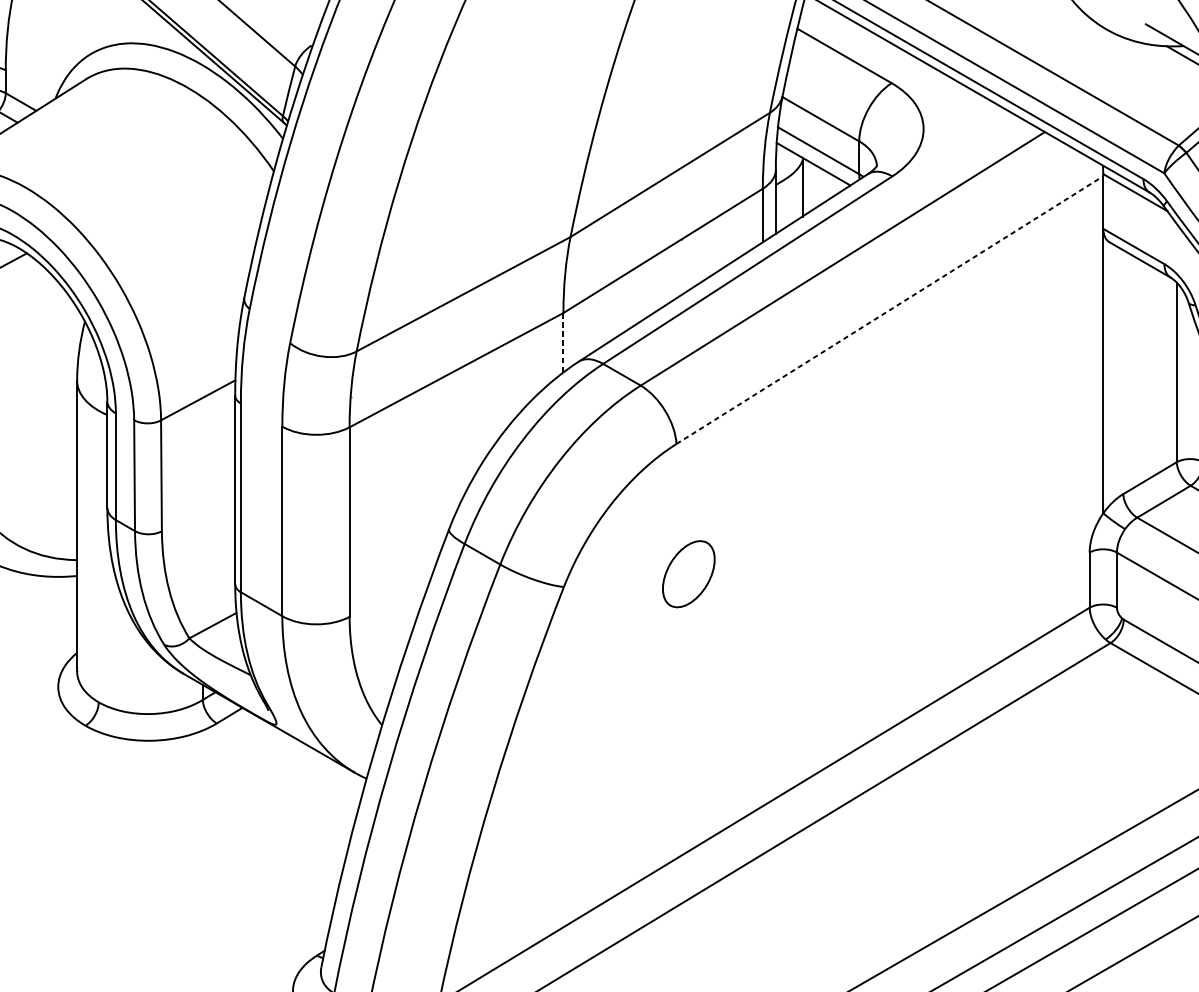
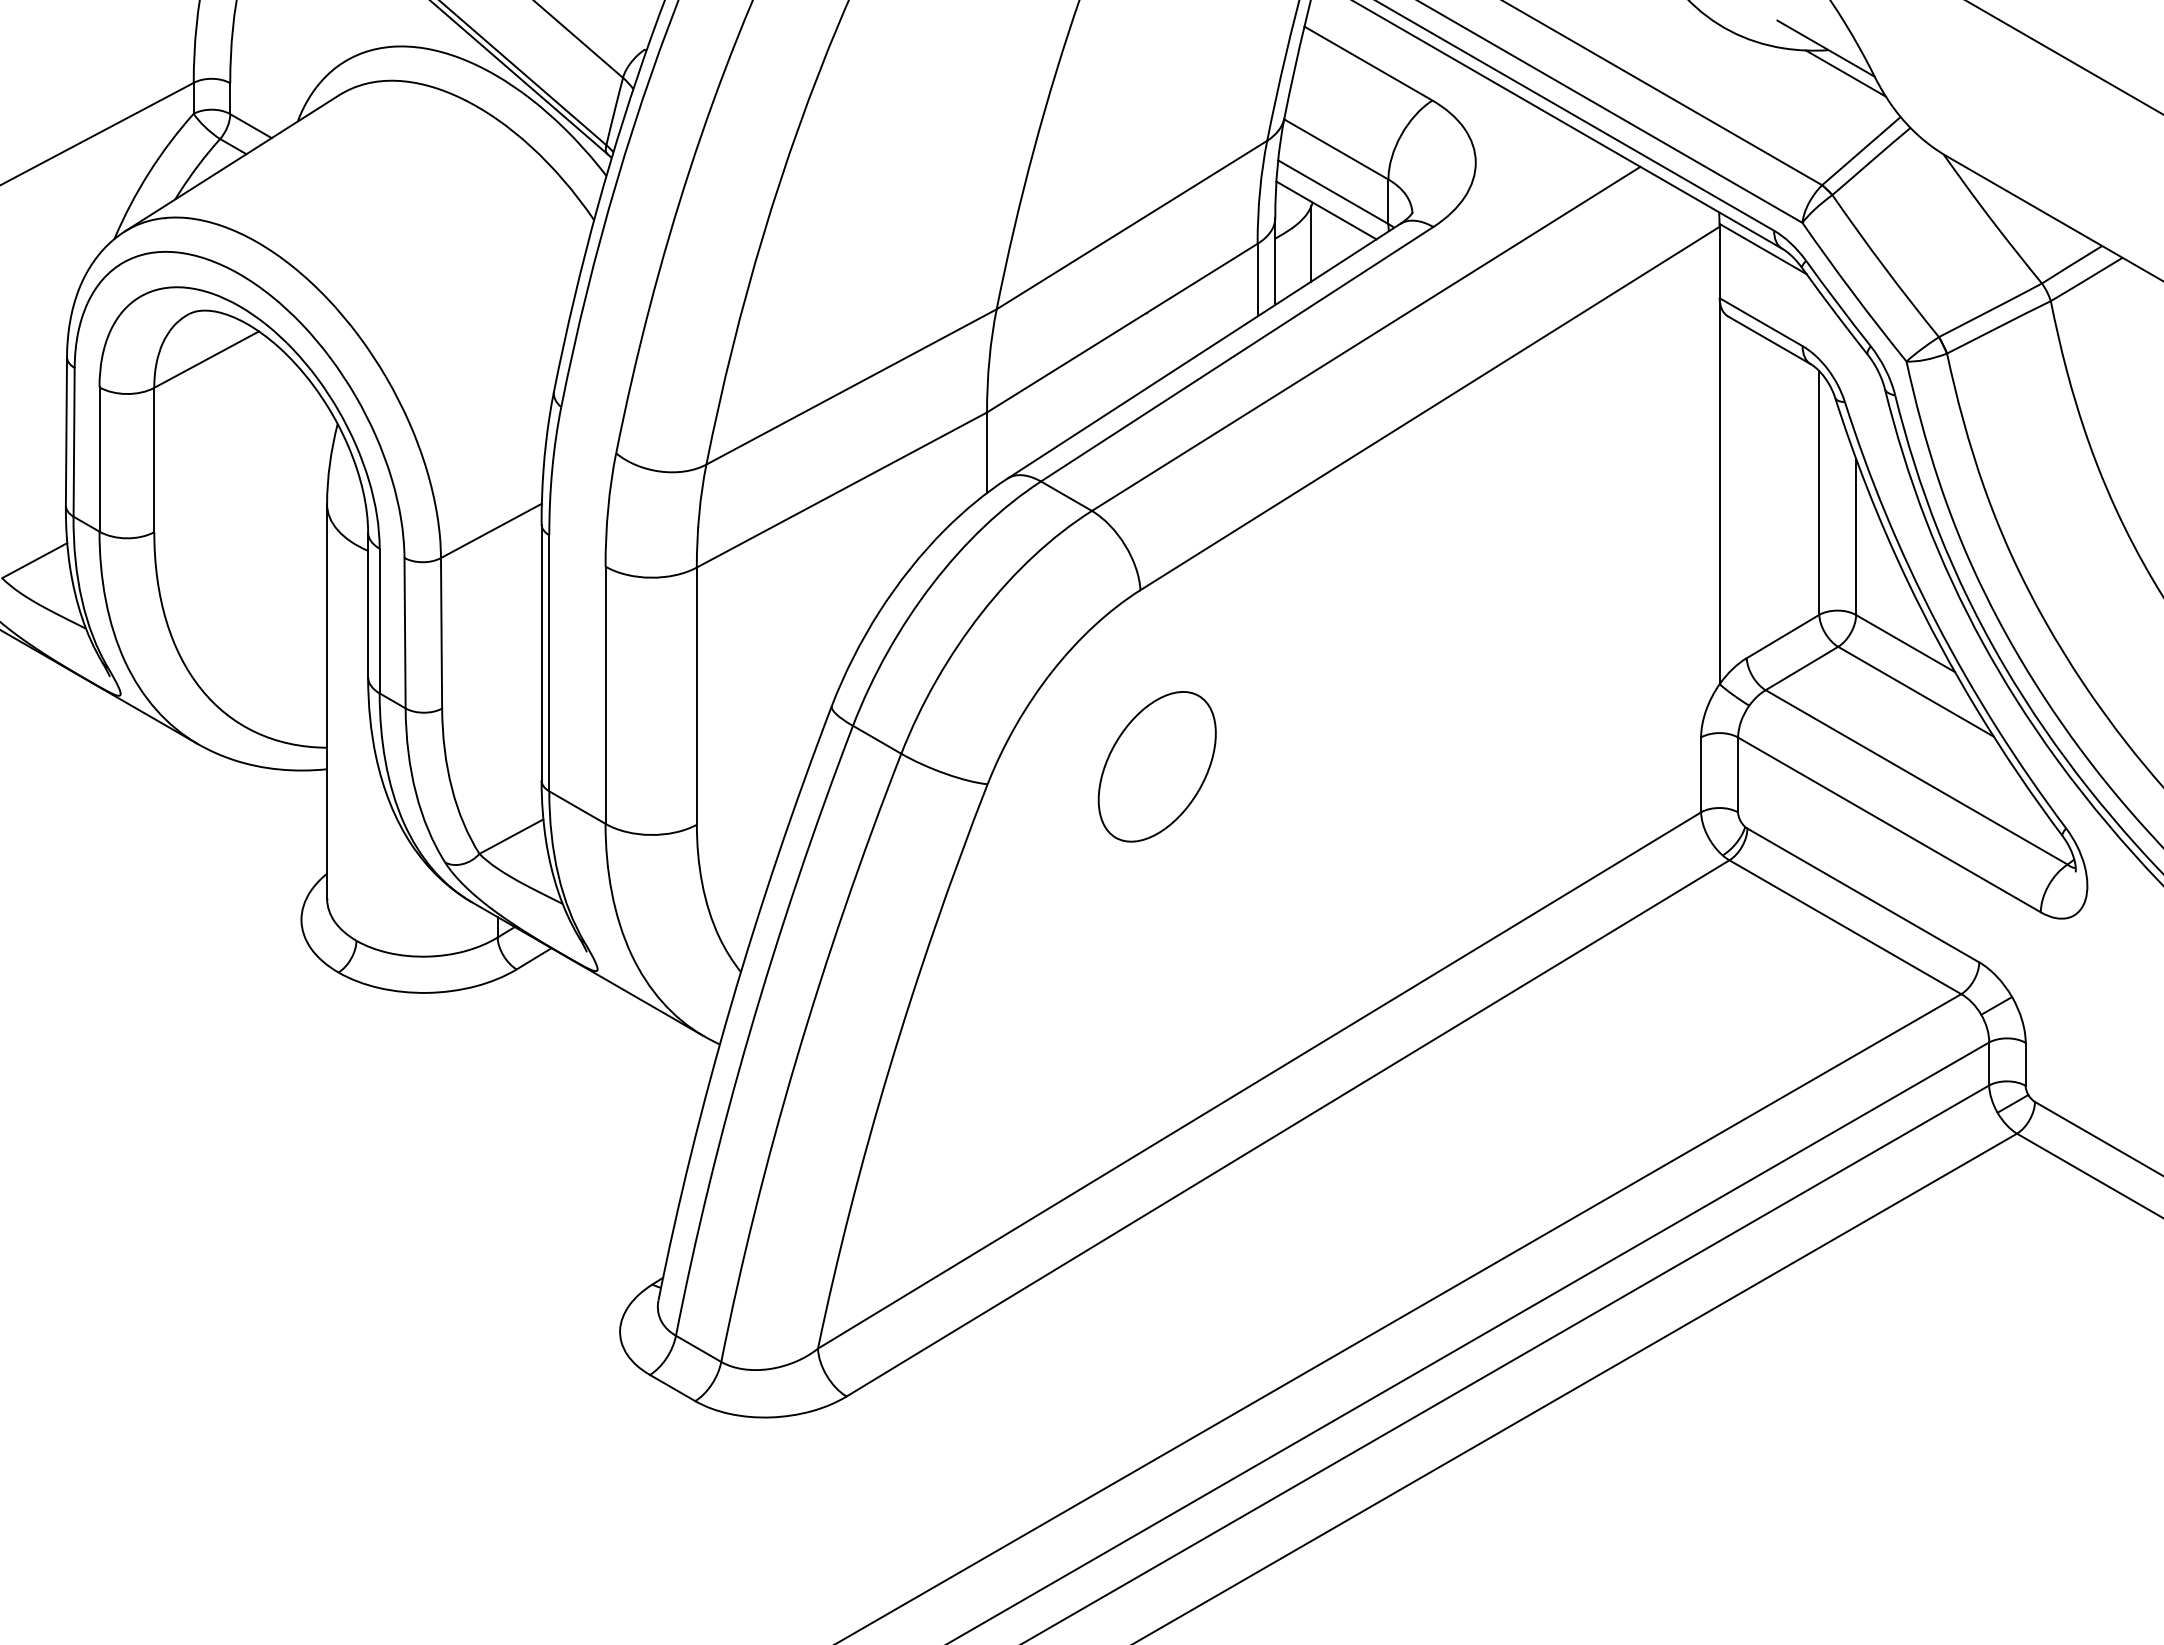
line: (890, 310) -> (1430, 408), dashed -> solid
line: (563, 342) -> (987, 452), dashed -> solid
part: (688, 573) -> (1156, 766), size x1.67

